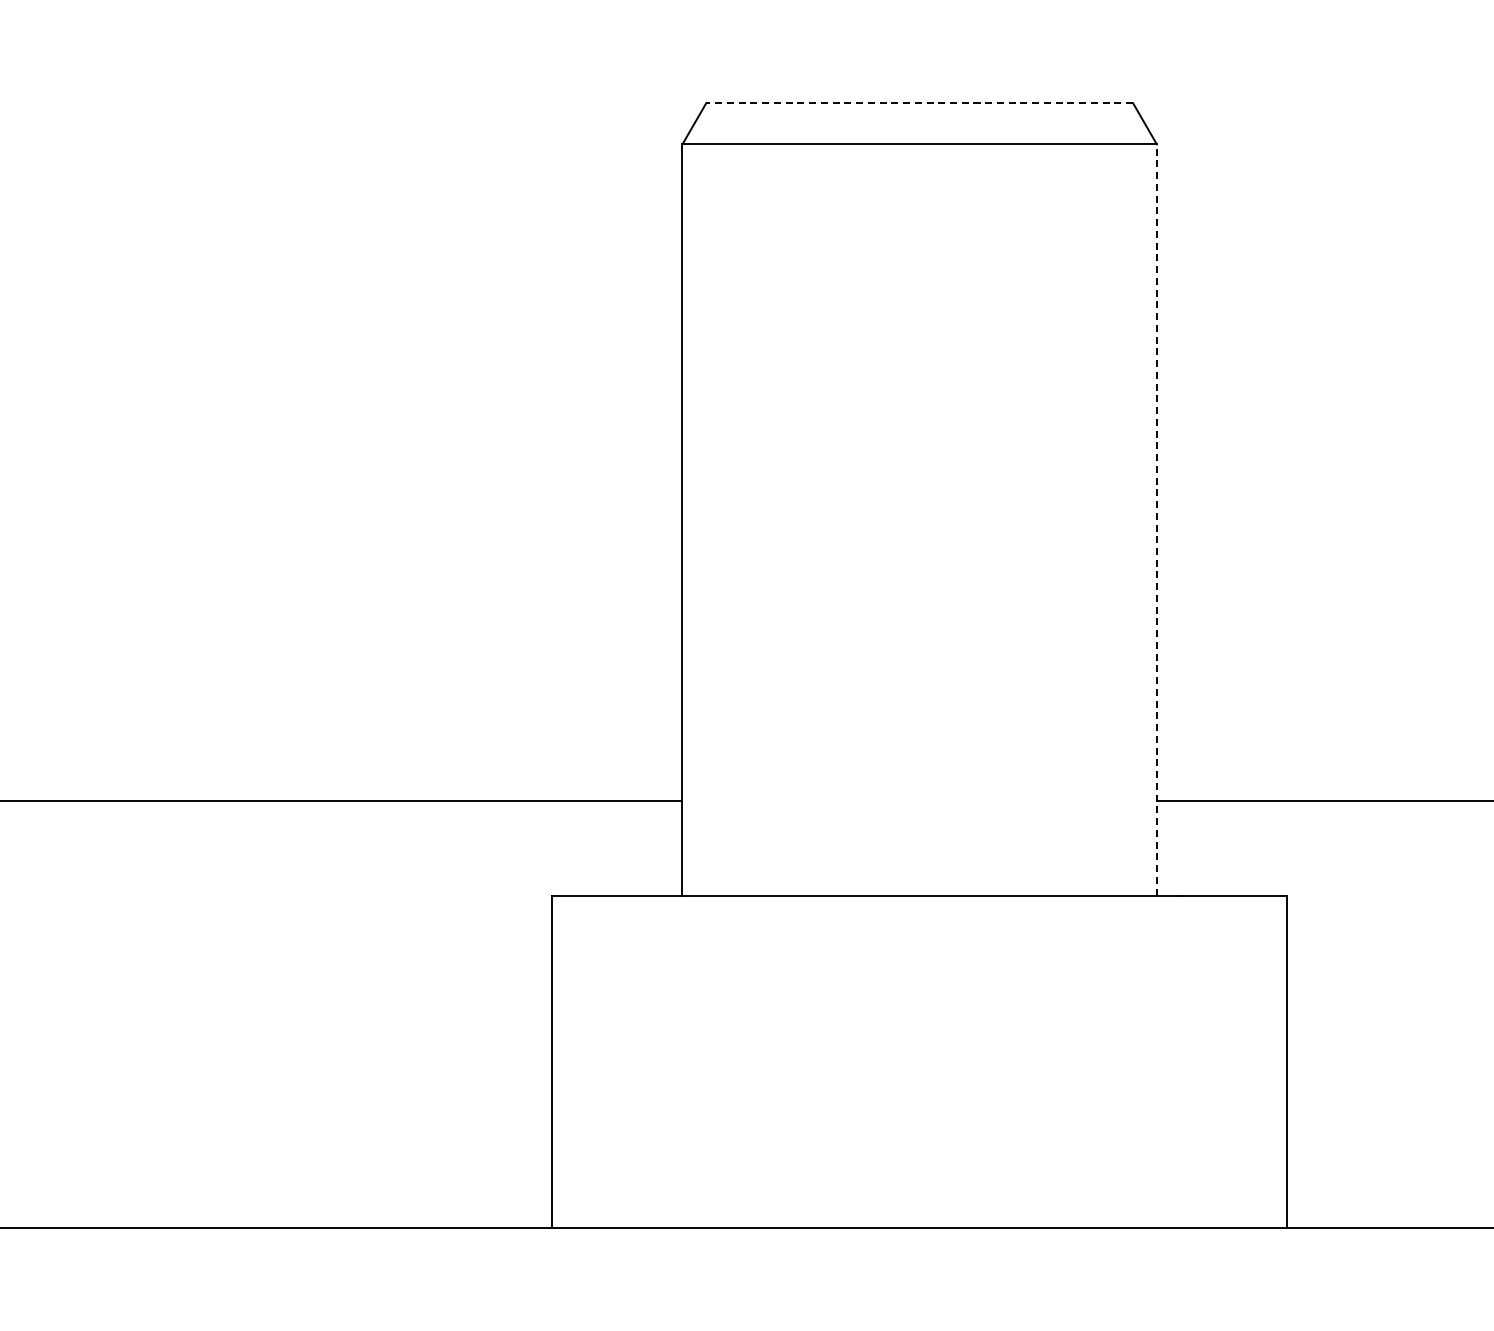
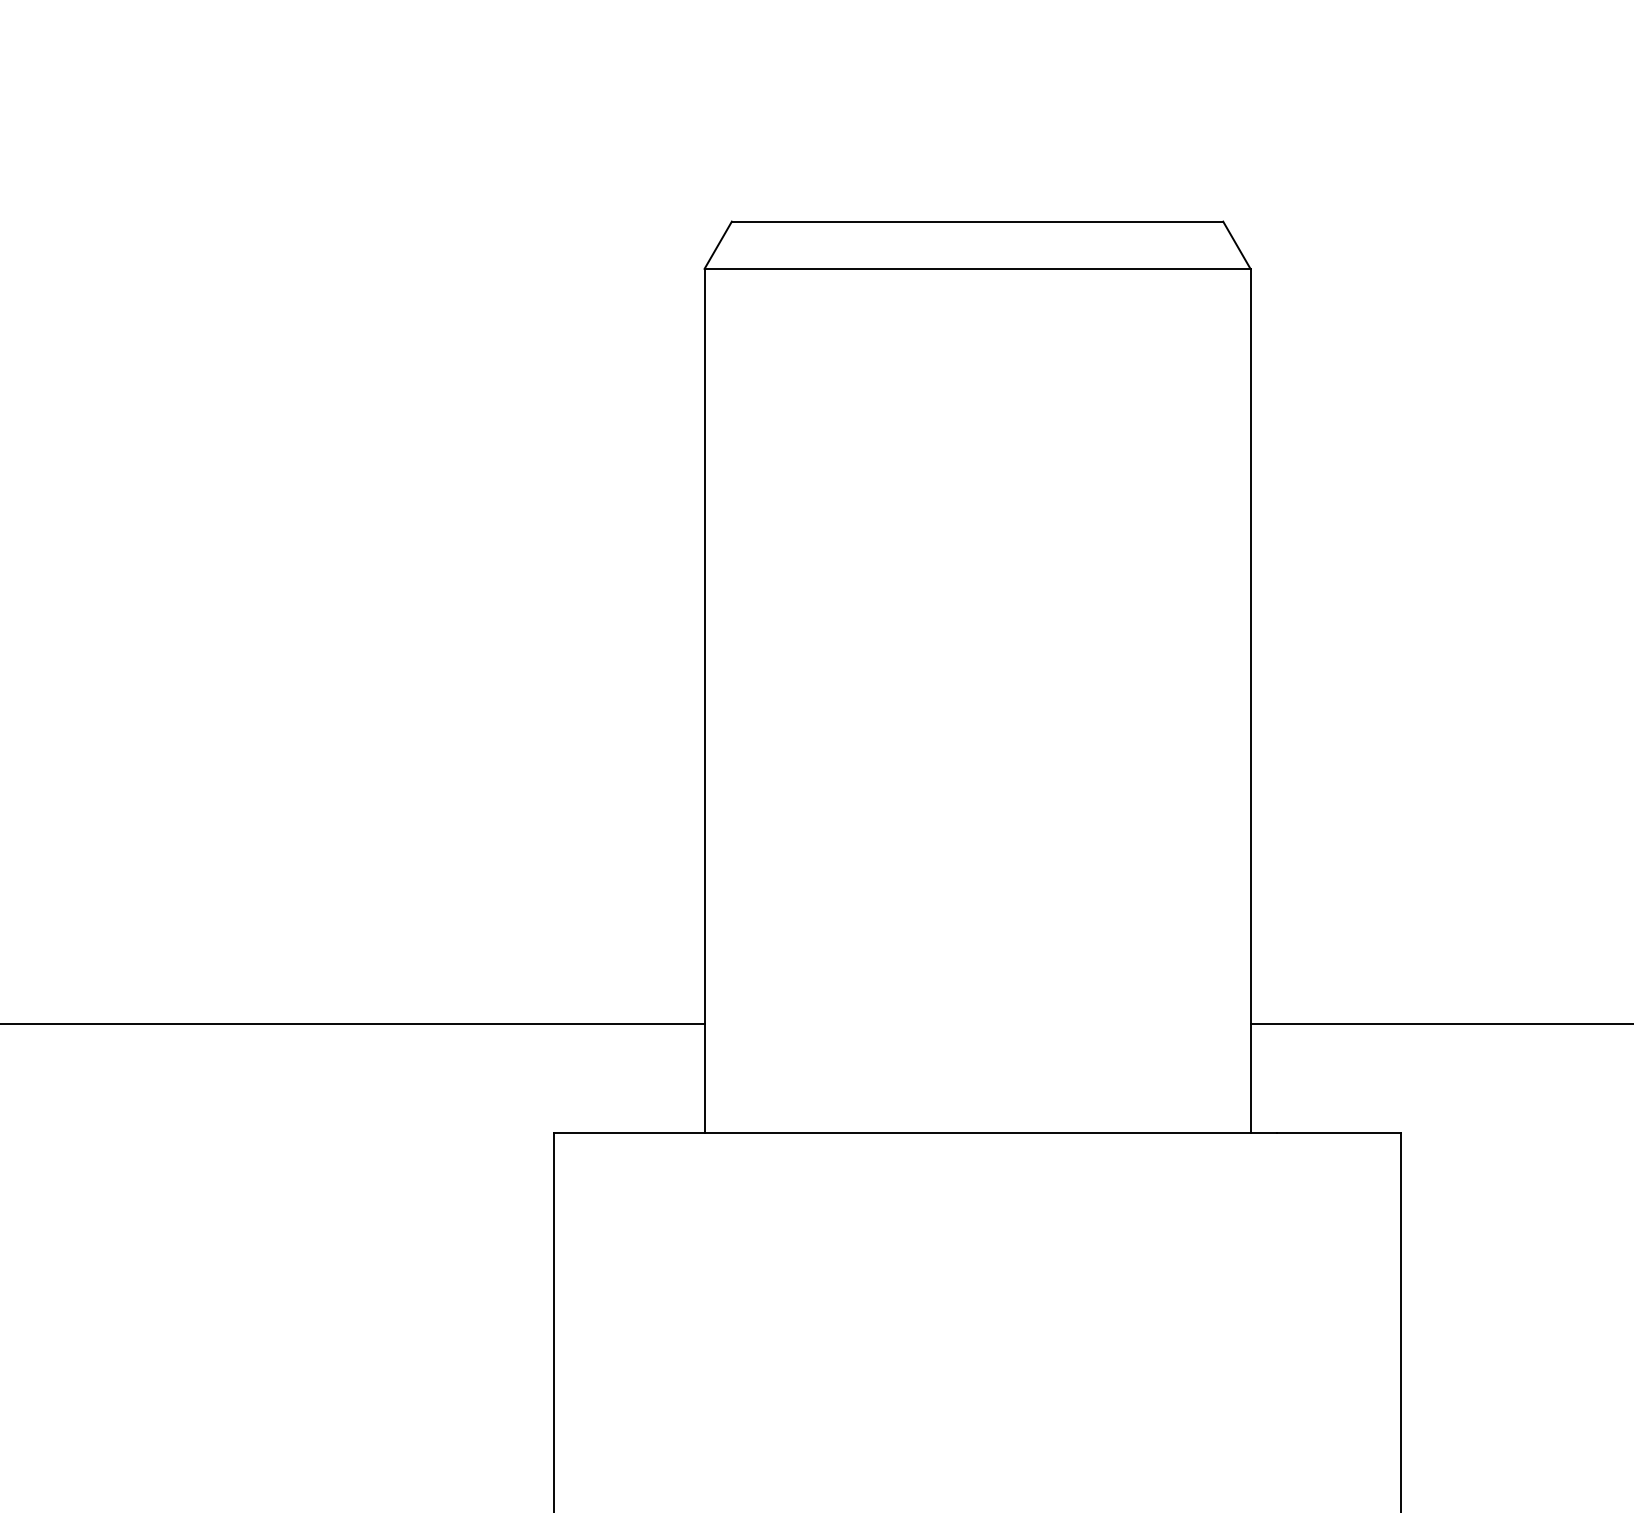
line: (919, 103) -> (977, 221), dashed -> solid
line: (1156, 519) -> (1250, 700), dashed -> solid

